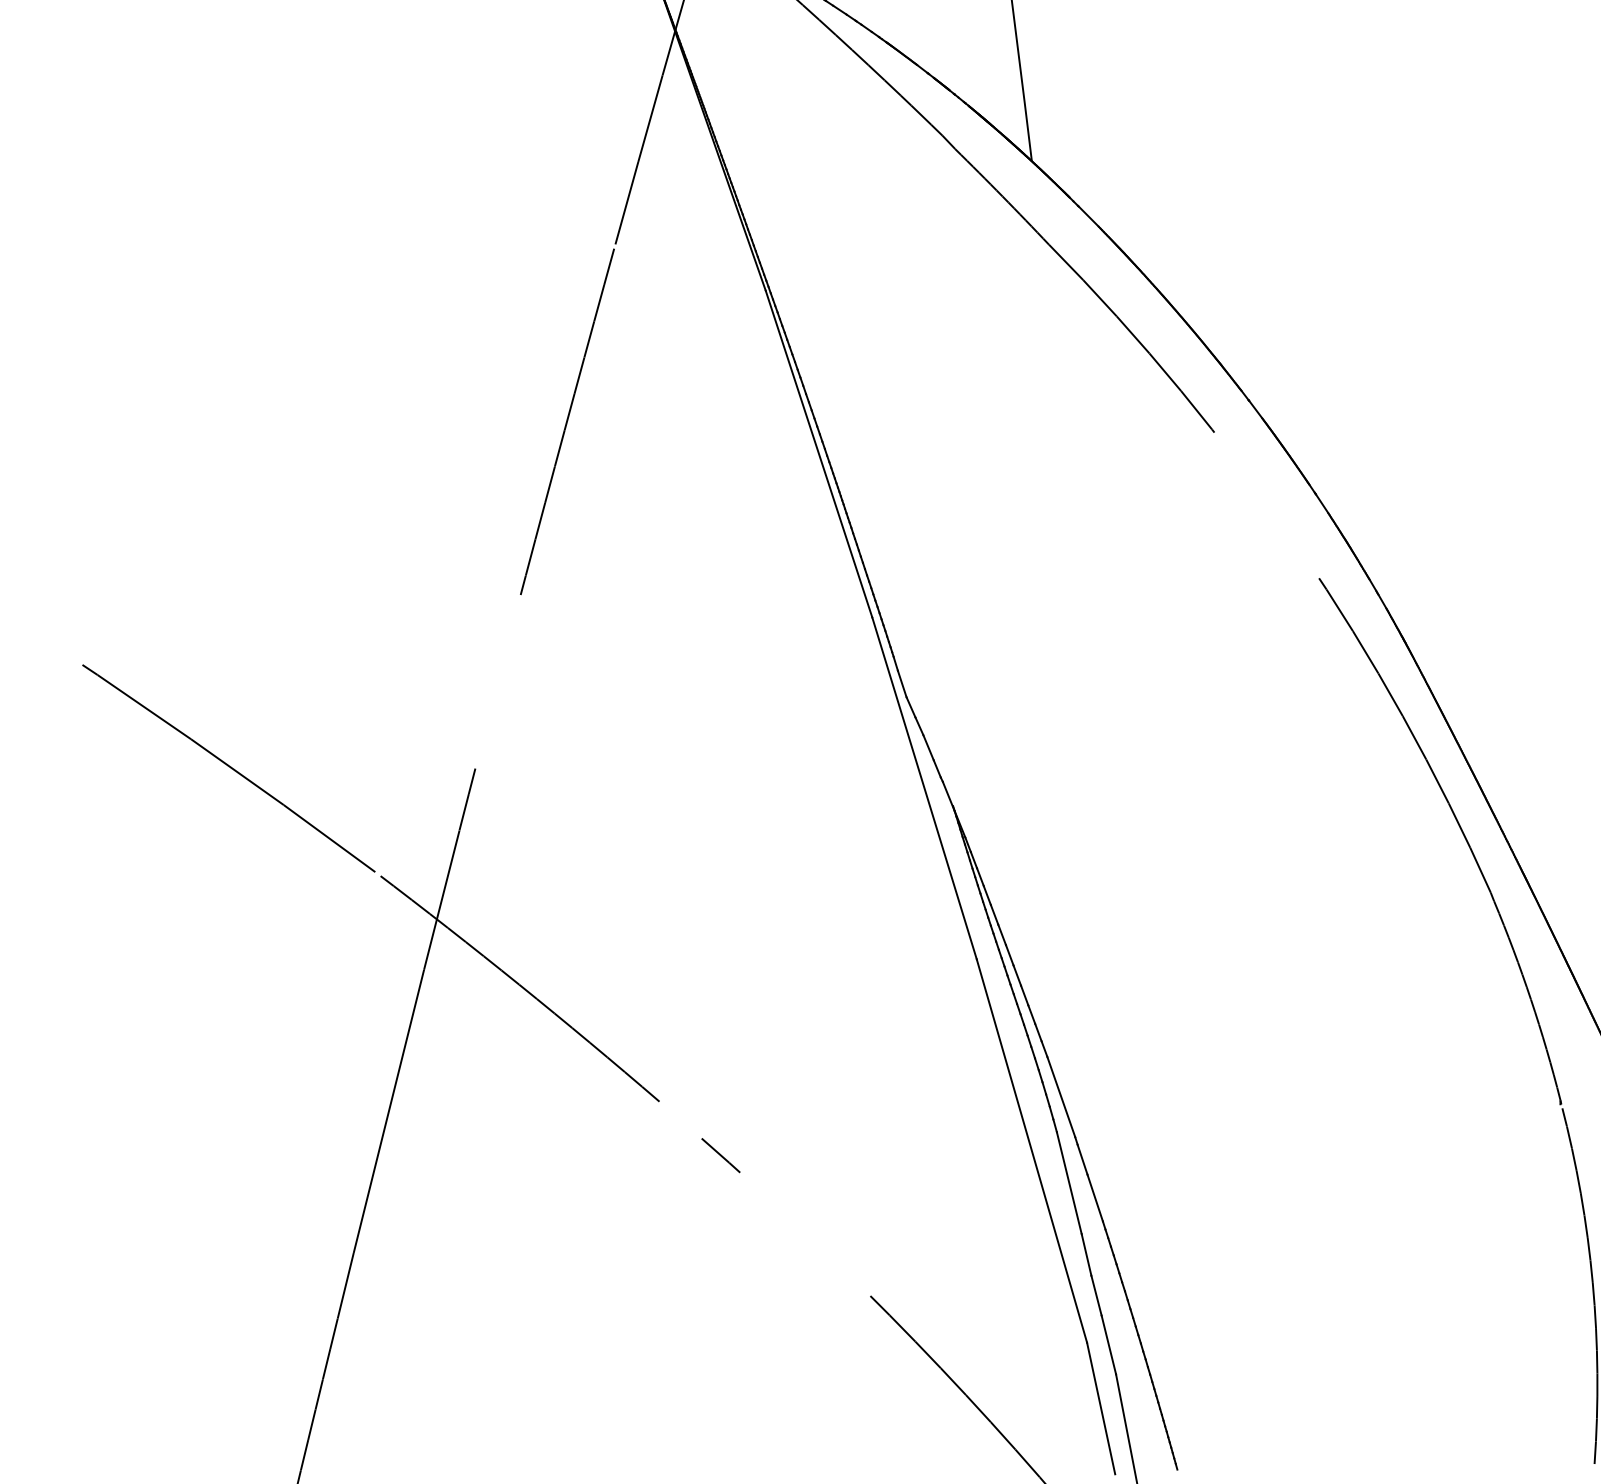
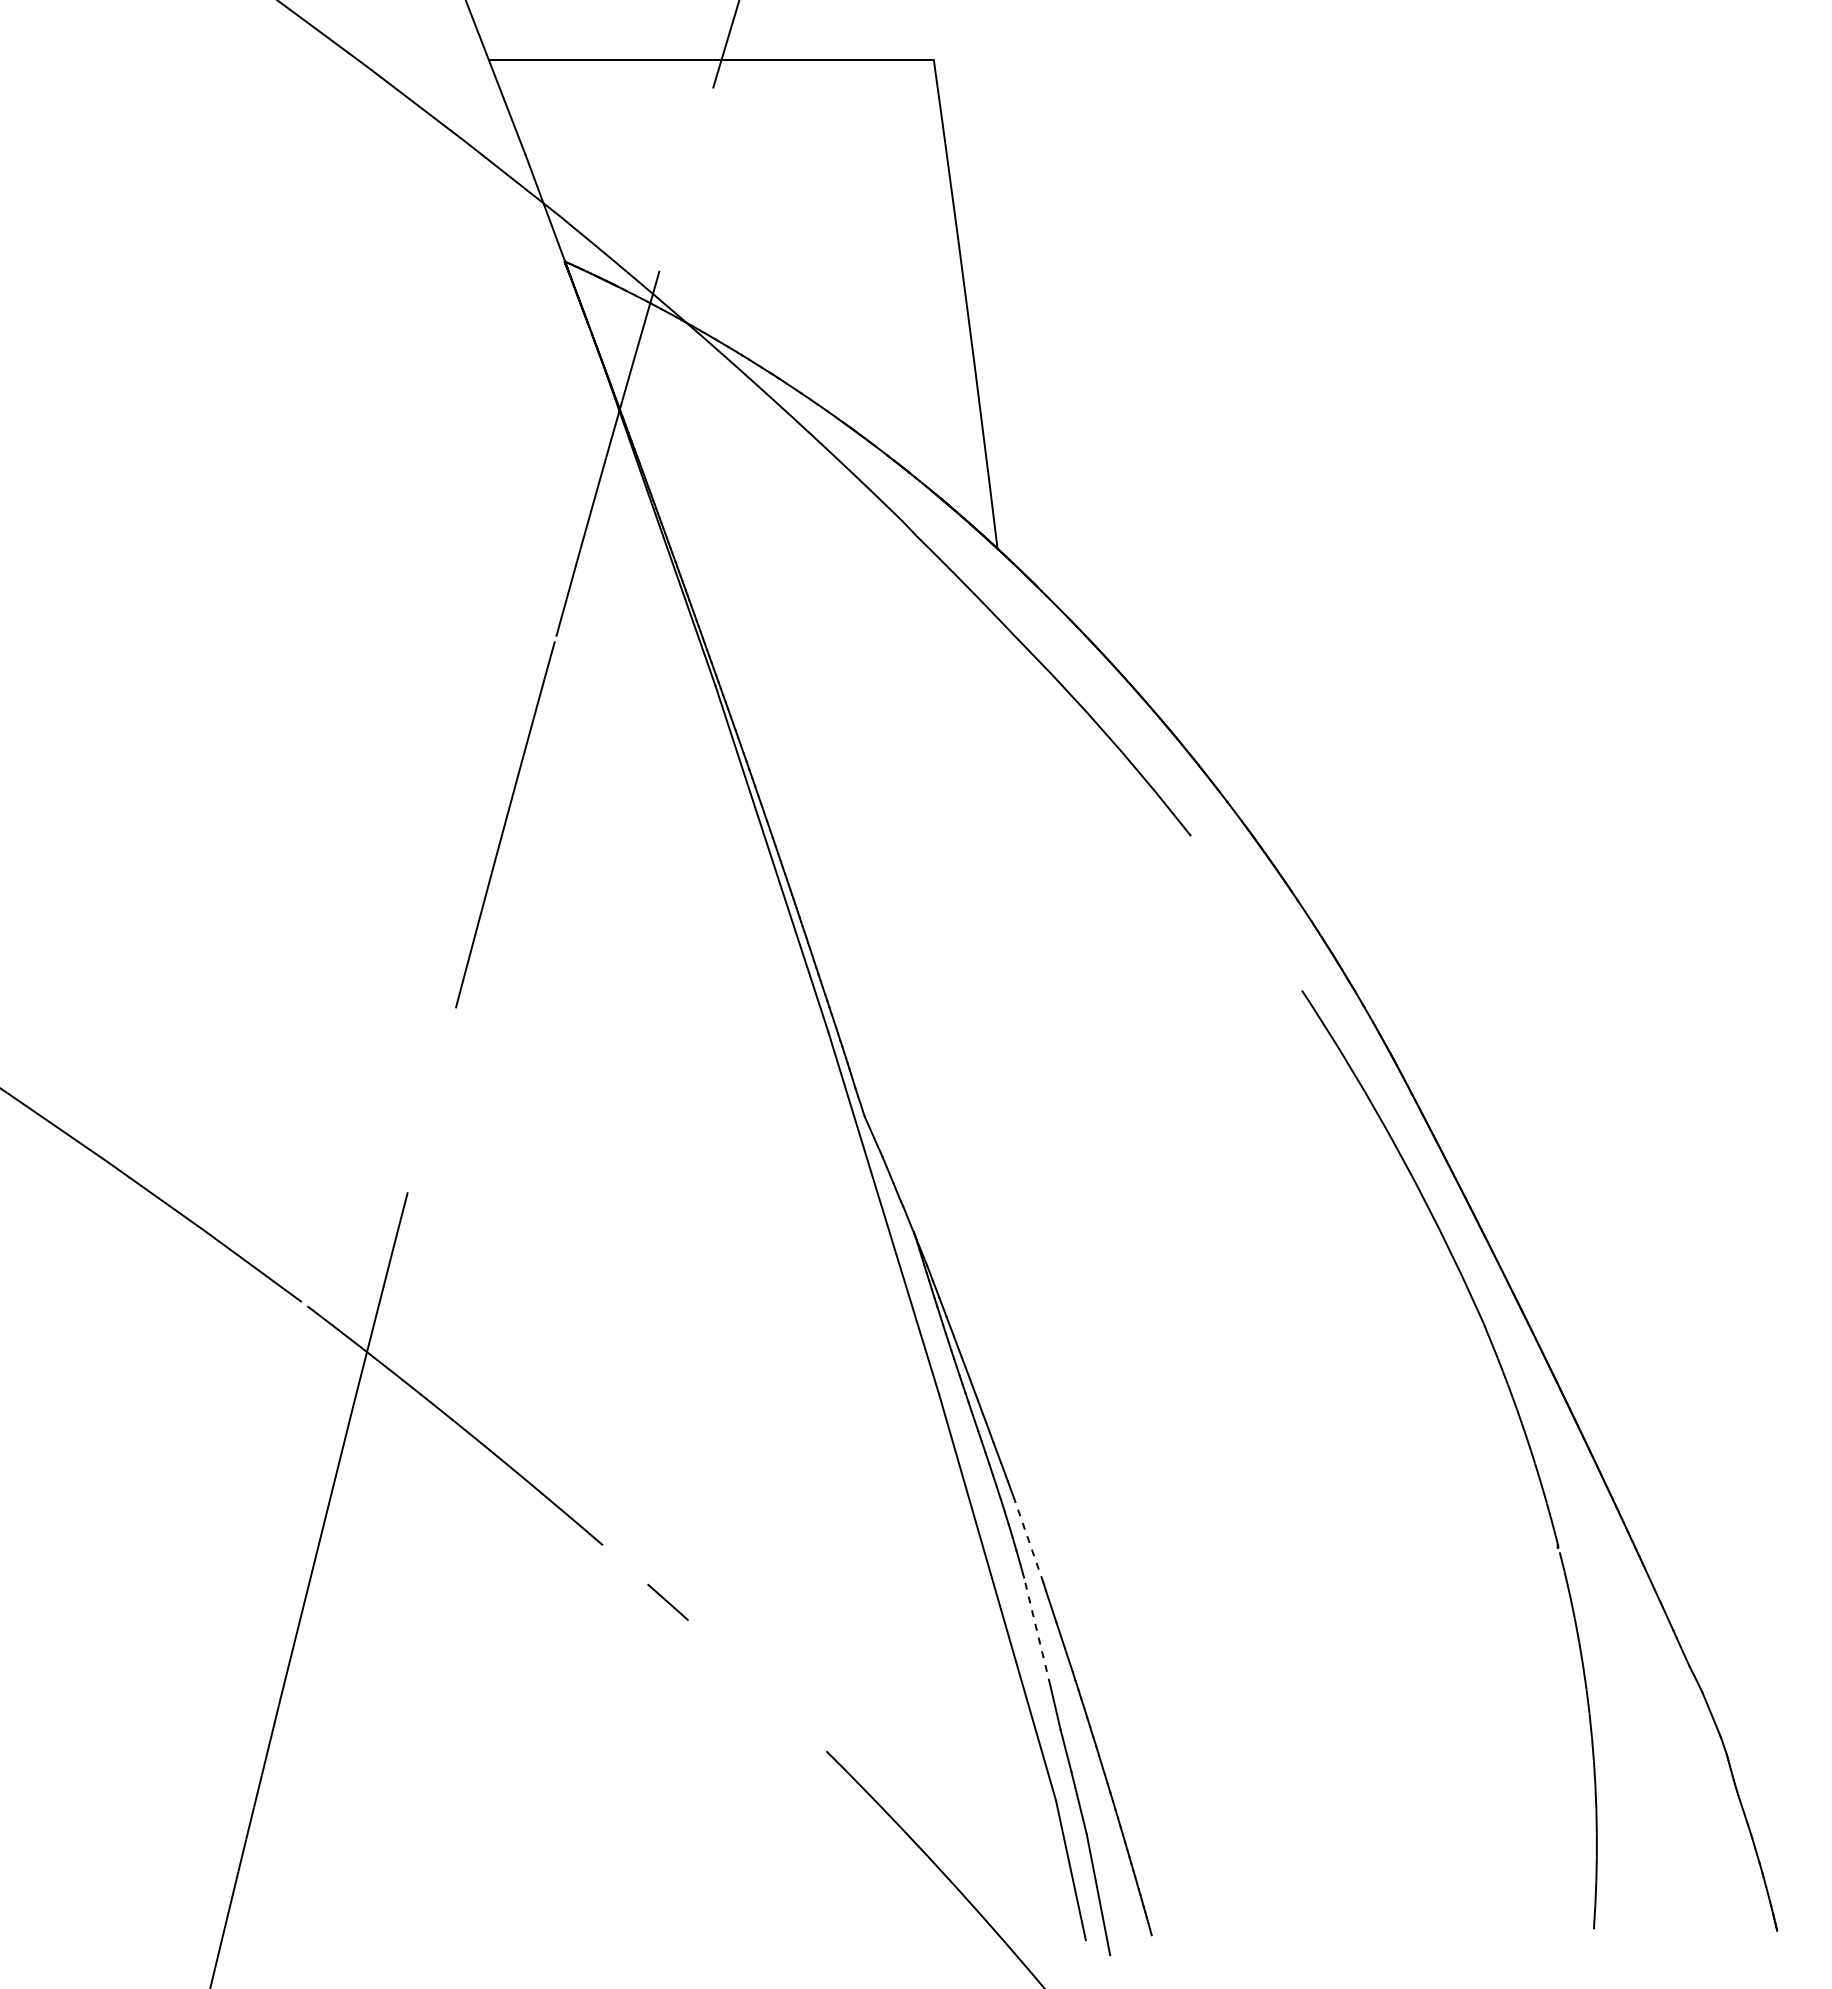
line: (1061, 1097) -> (1028, 1540), solid -> dashed
line: (1069, 1183) -> (1037, 1631), solid -> dashed

